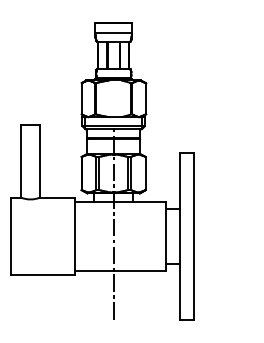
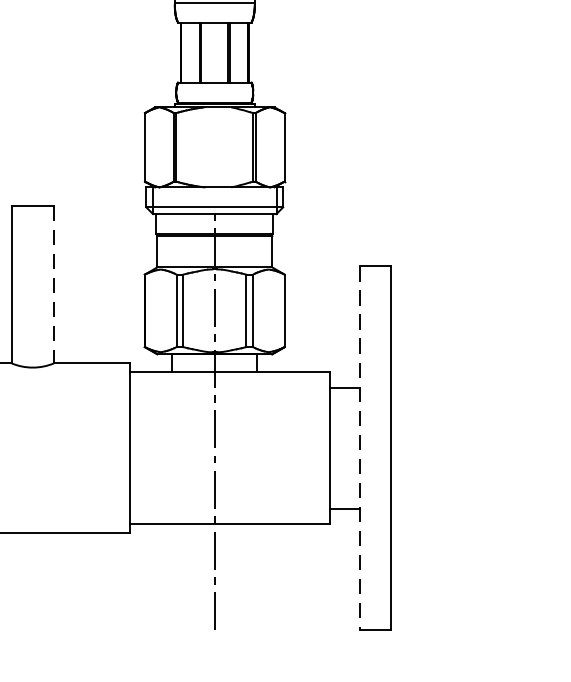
line: (40, 161) -> (54, 284), solid -> dashed
line: (180, 236) -> (360, 448), solid -> dashed

